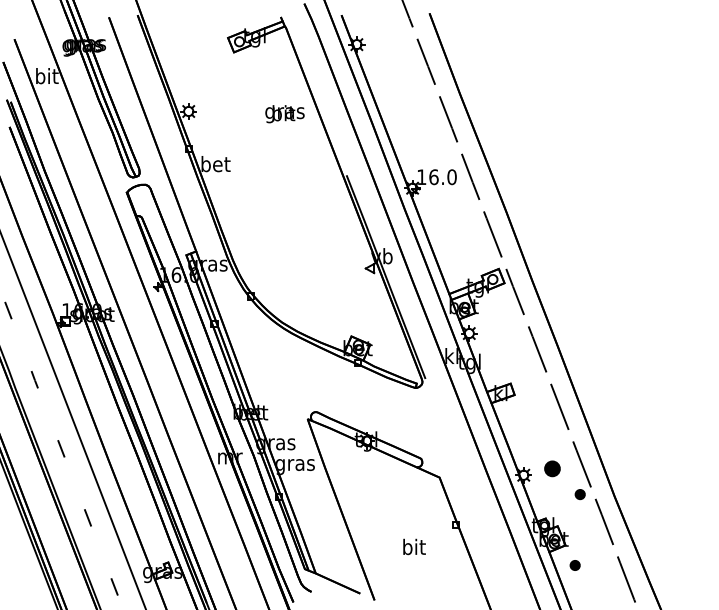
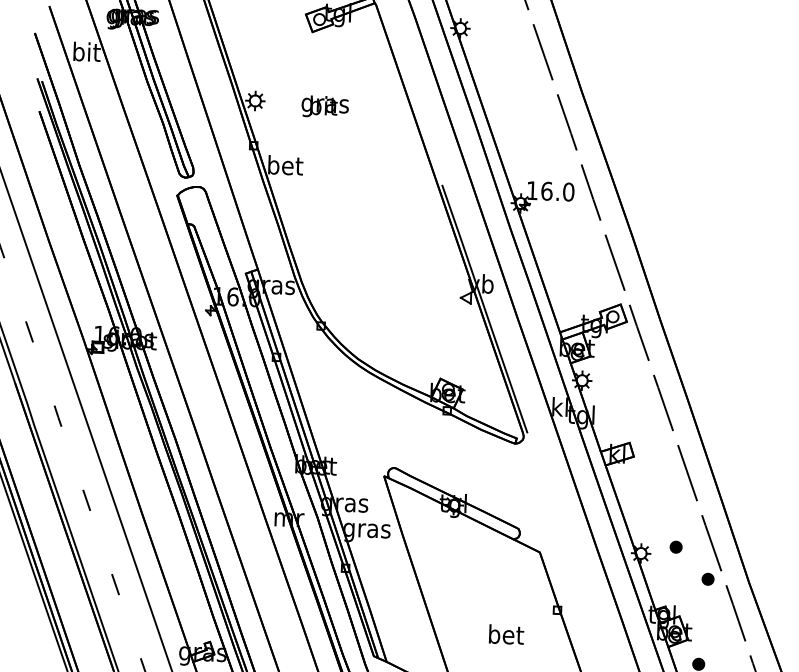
text: (284, 114) -> (324, 107), moved
part: (552, 468) -> (675, 546), size x0.62
text: (414, 546) -> (506, 634), bit -> bet

